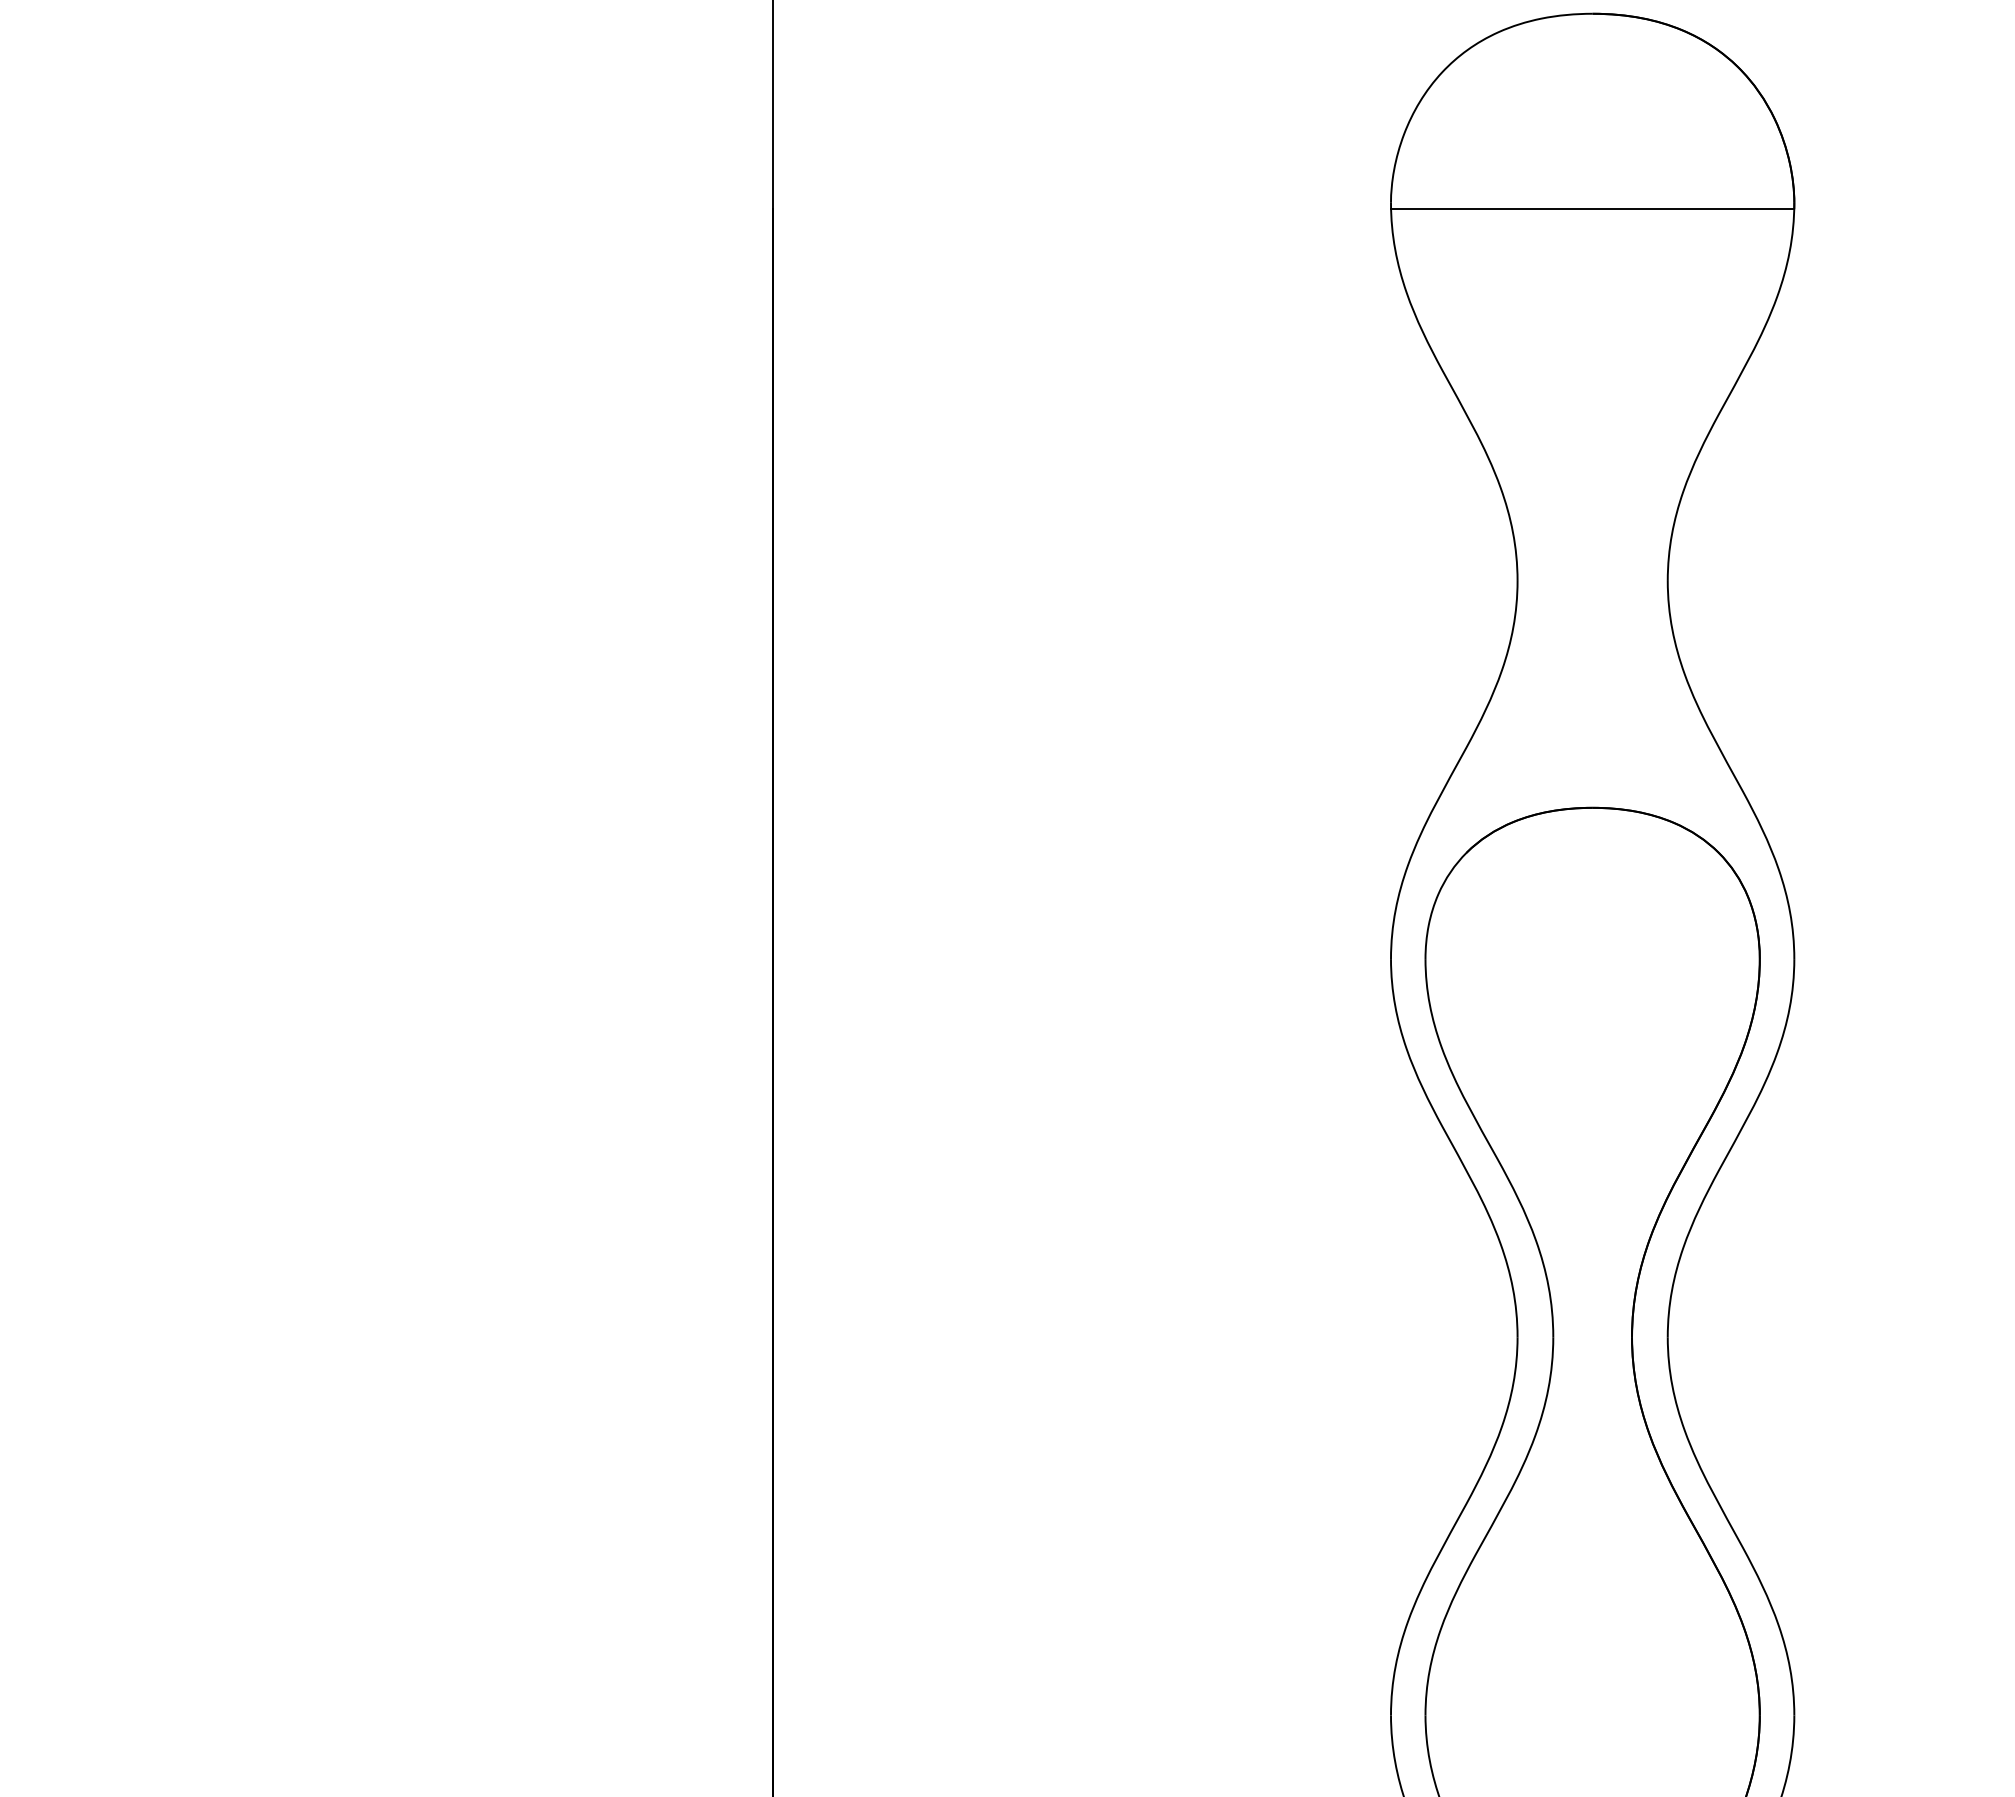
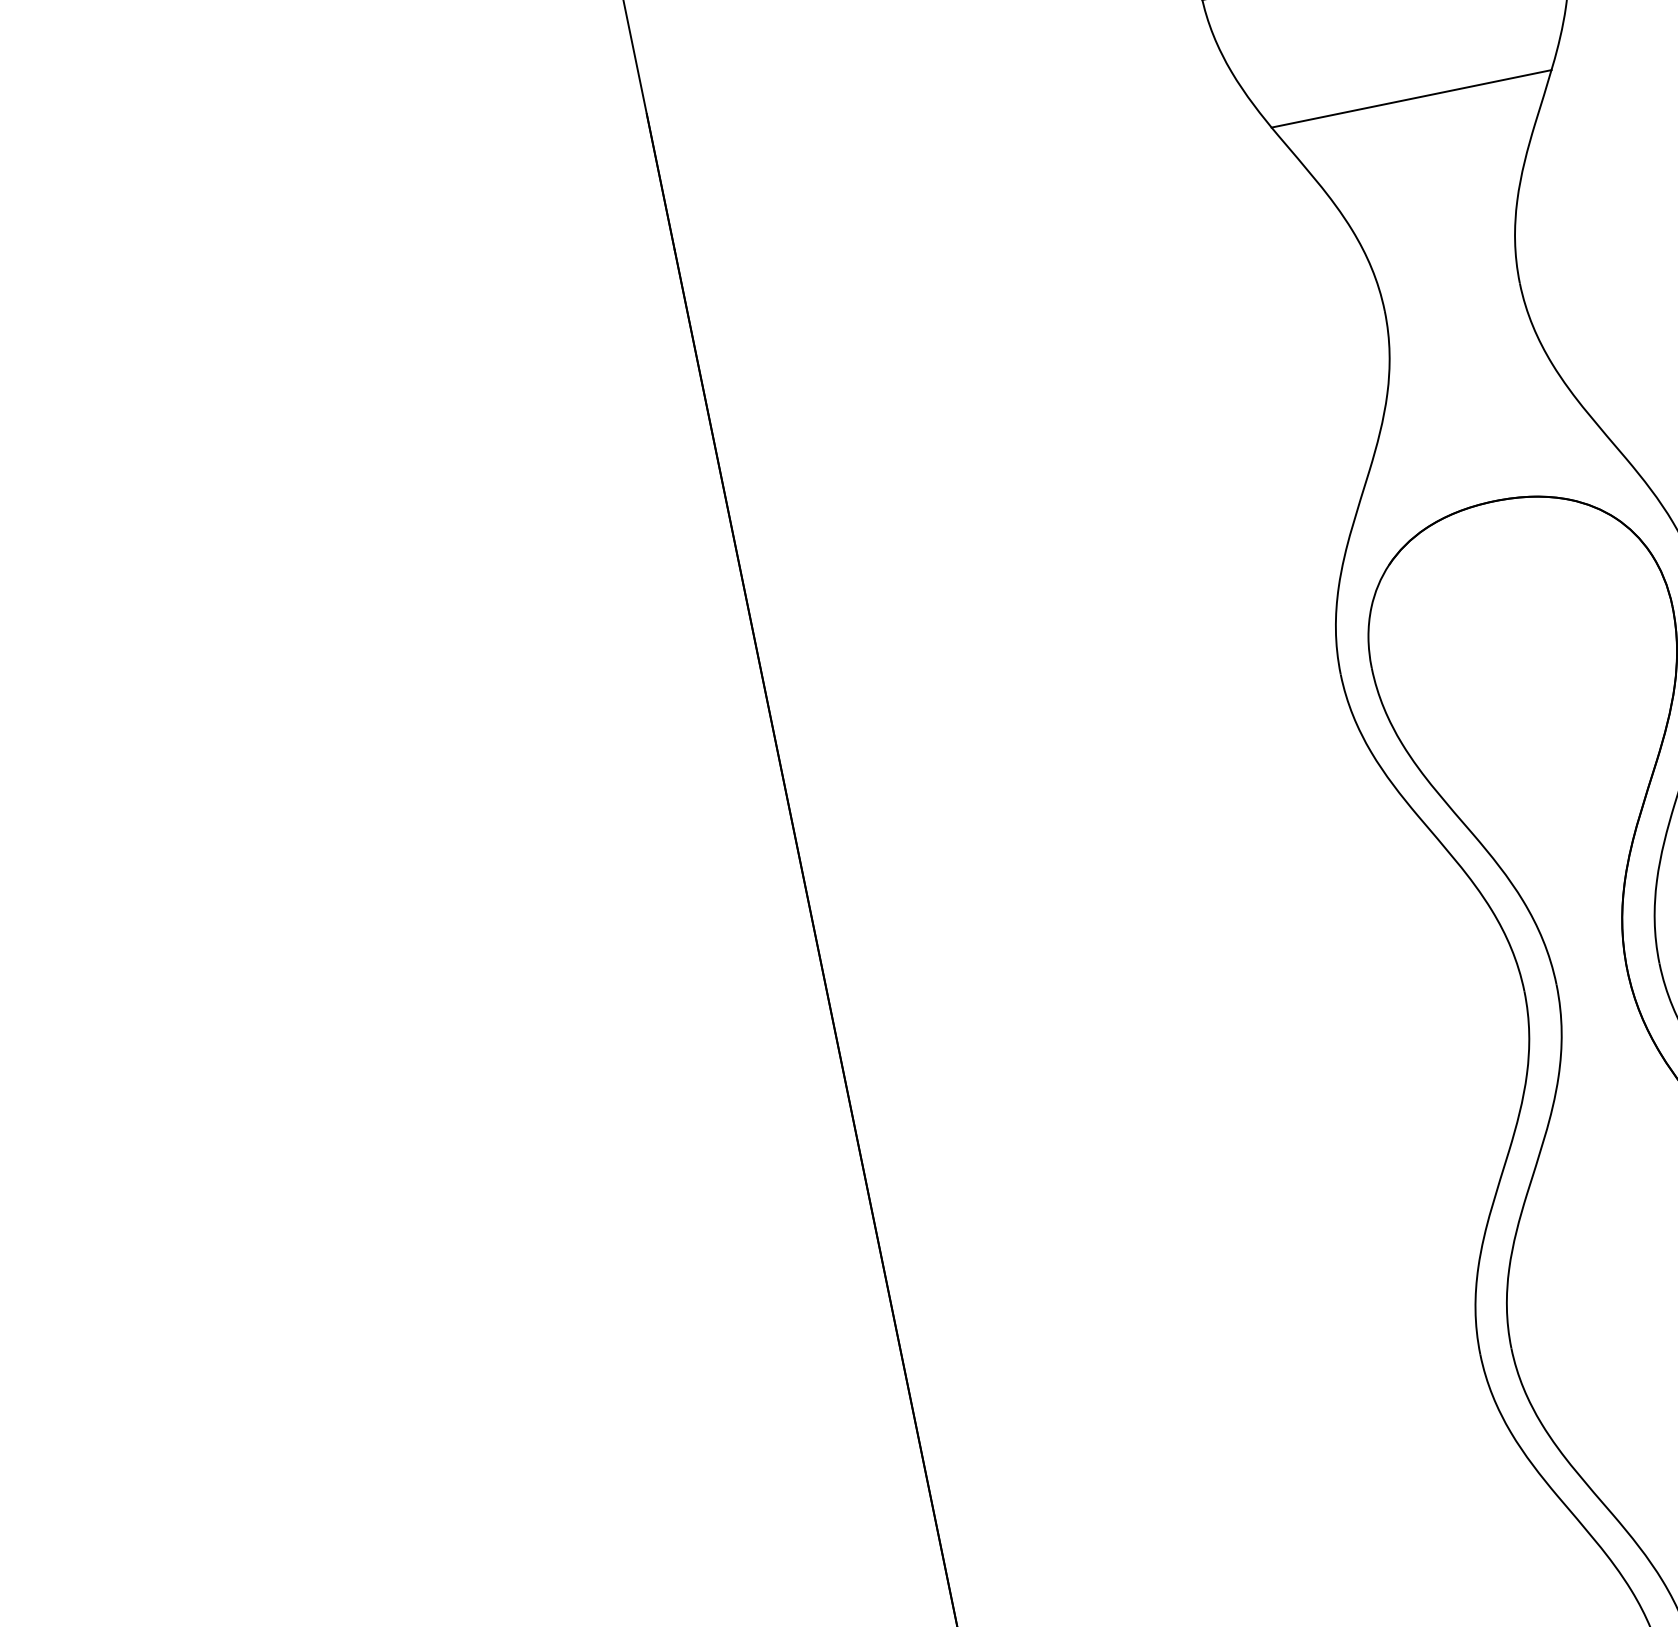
line: (1592, 360) -> (1411, 98), added

